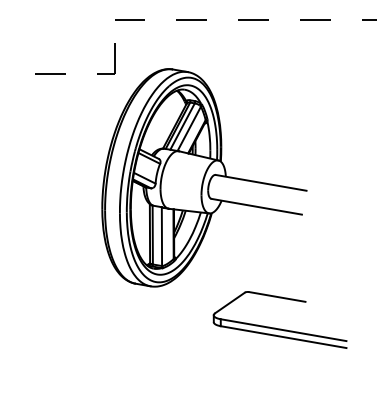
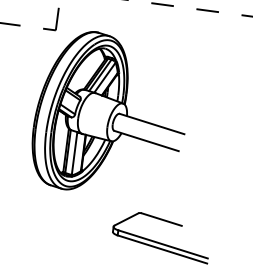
part: (275, 327) -> (157, 241), moved

